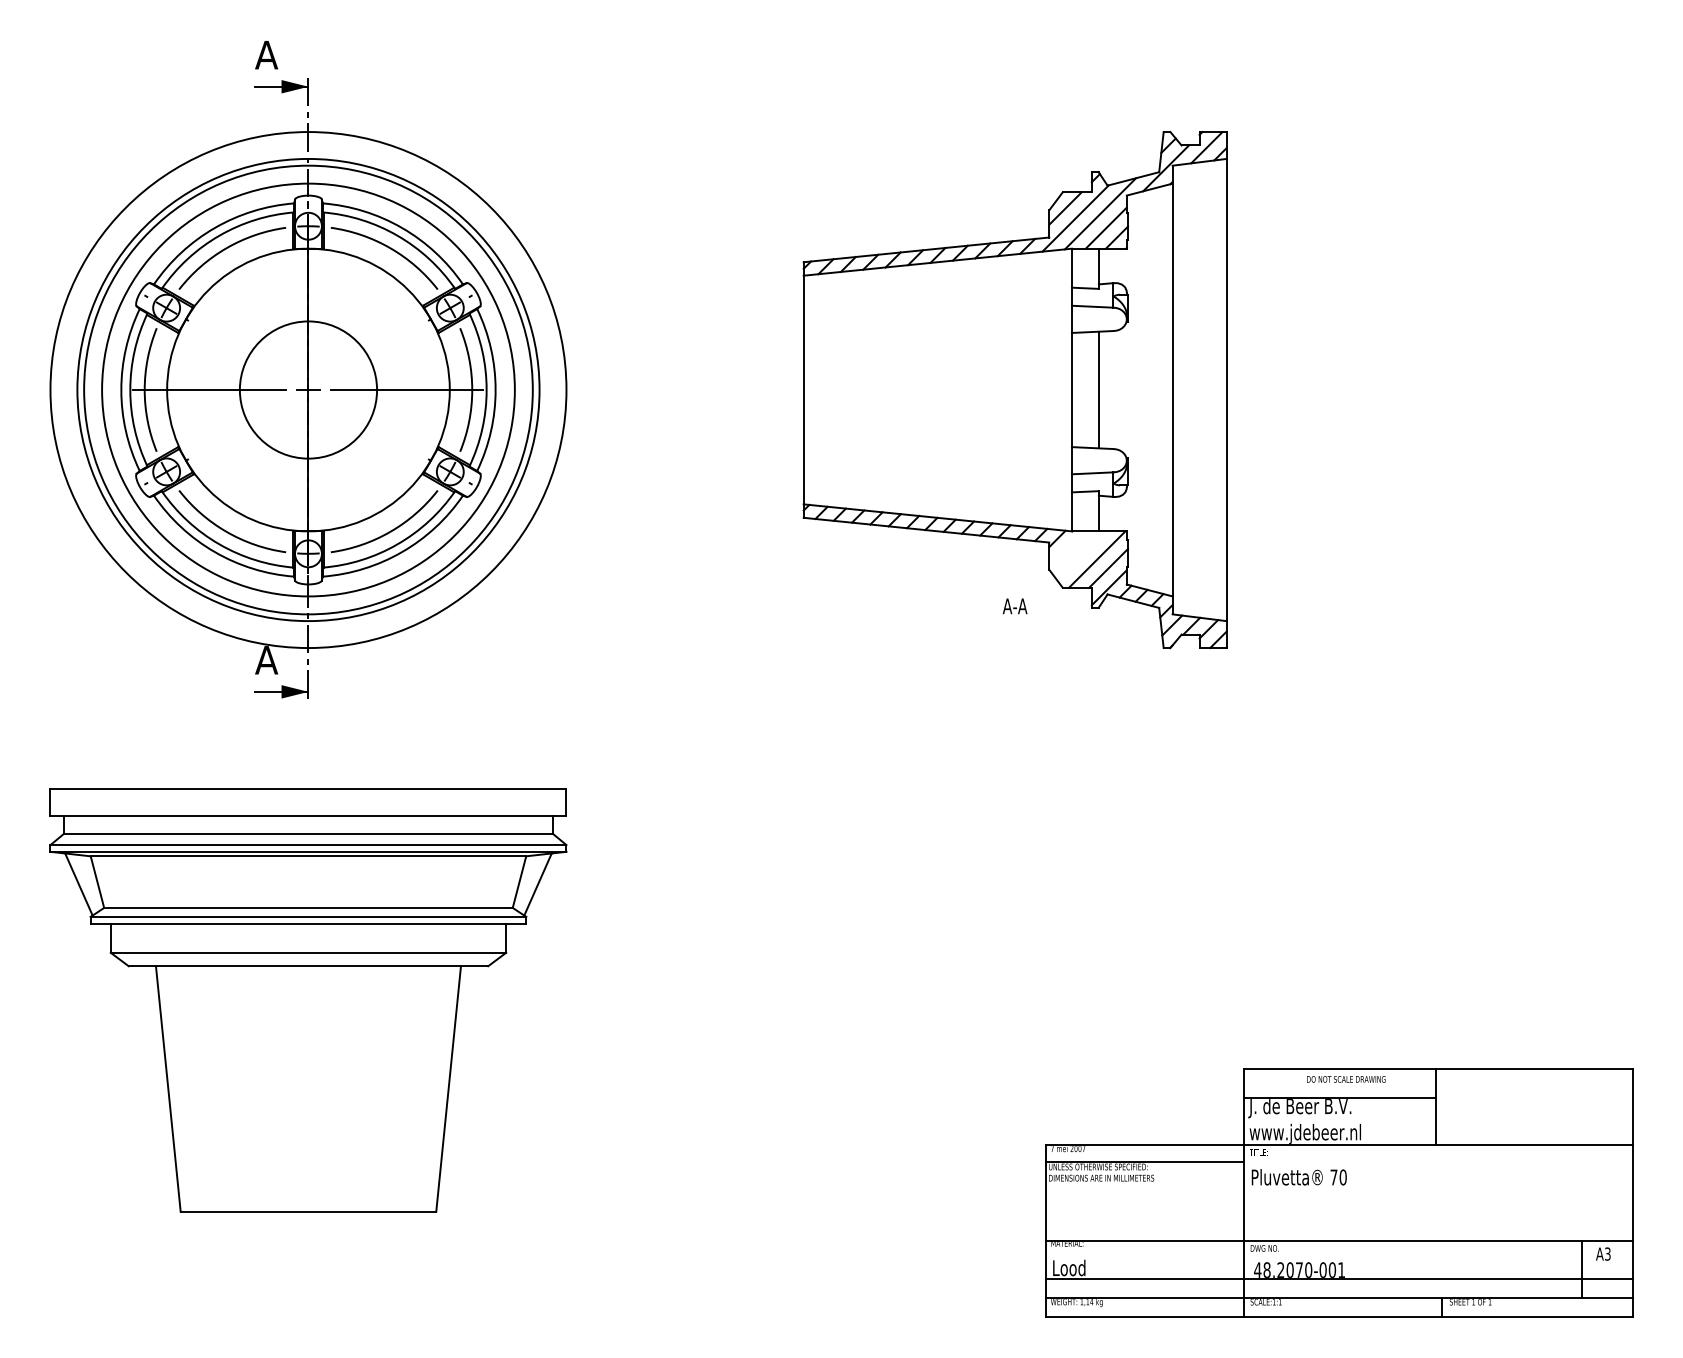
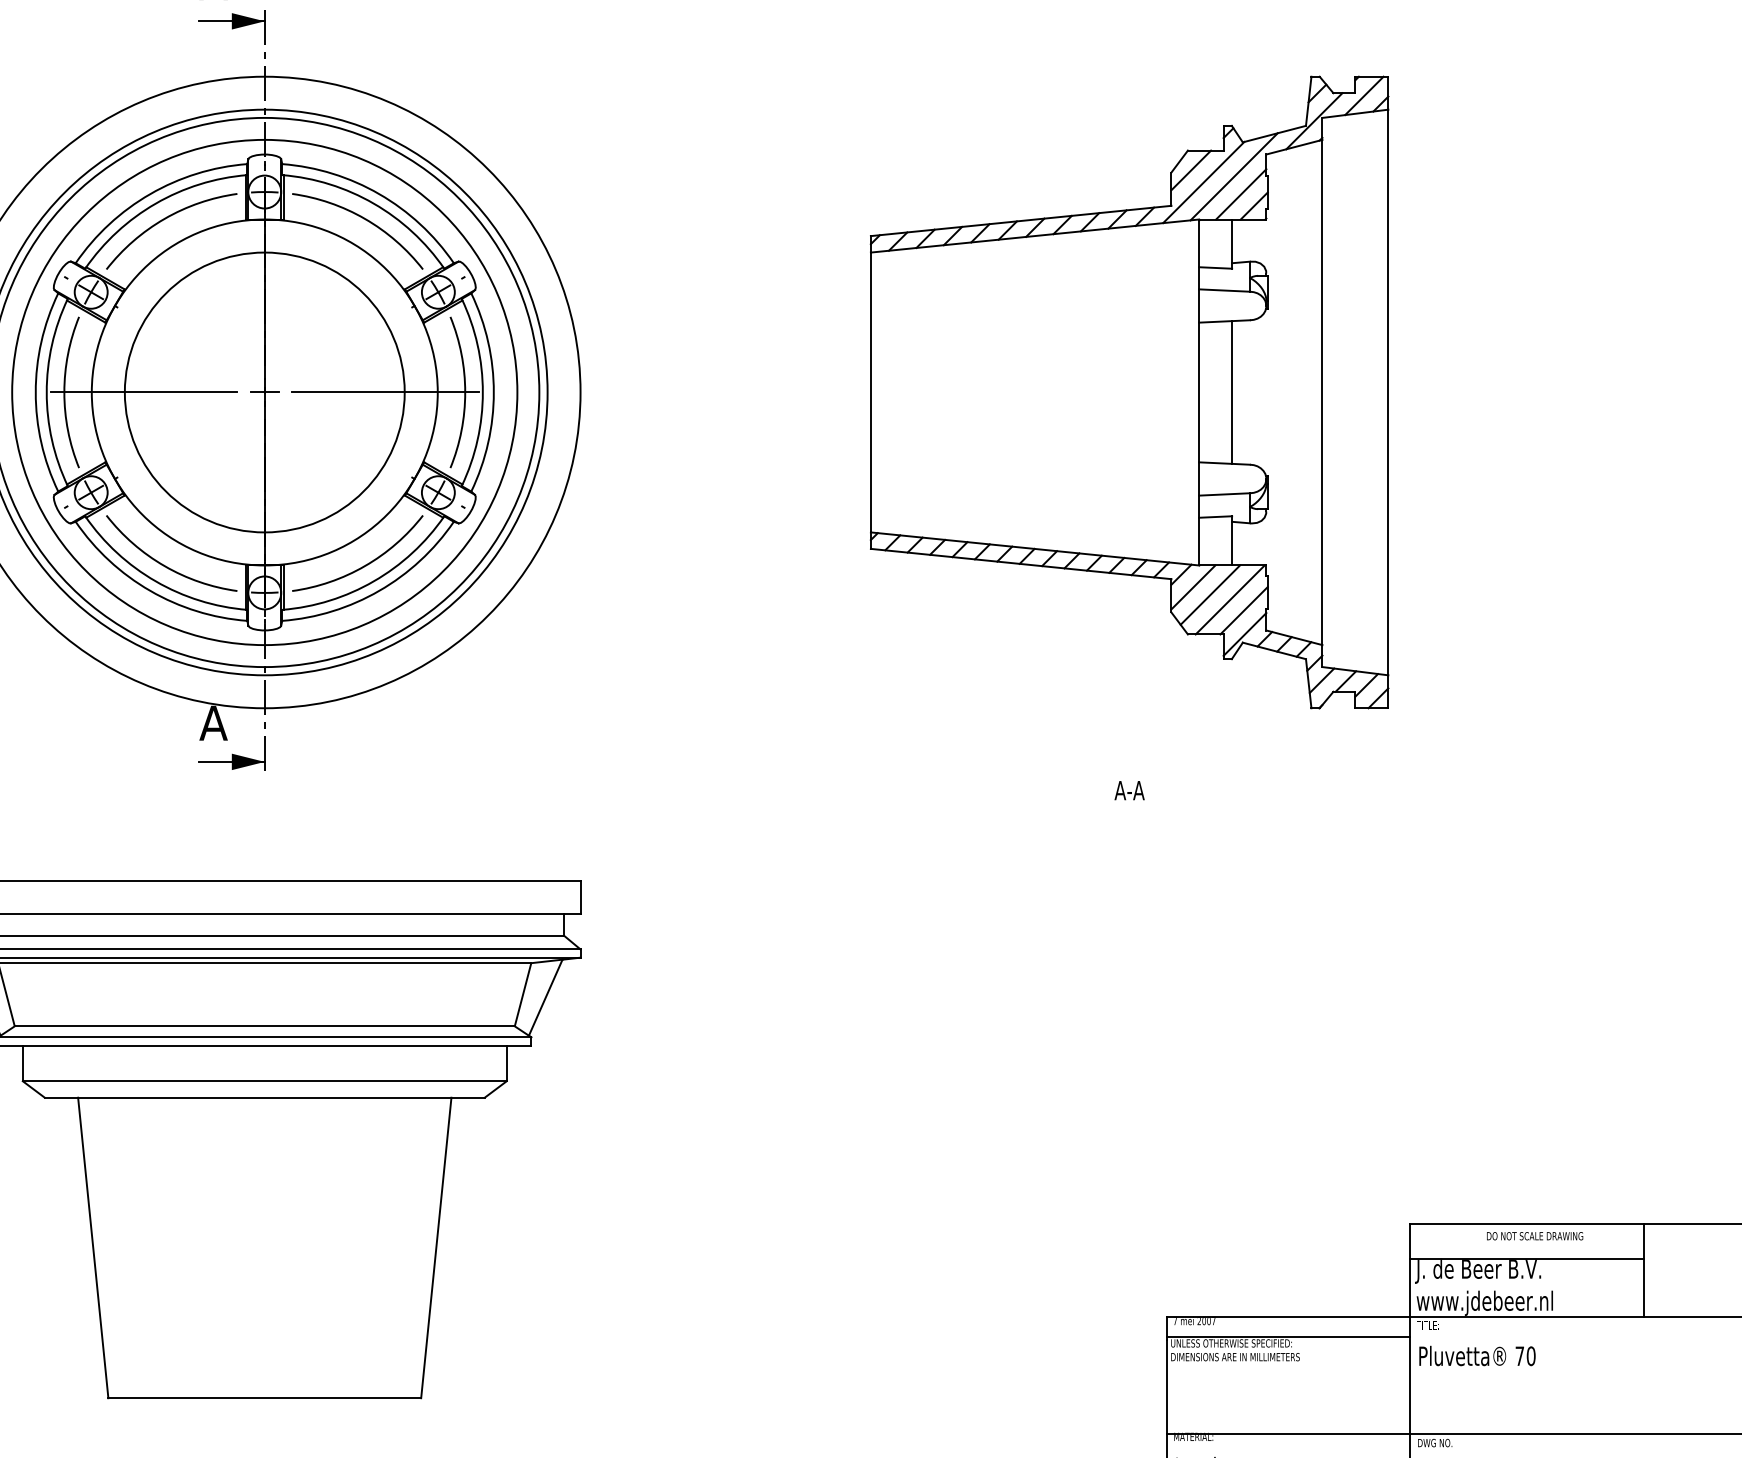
circle: (308, 389) -> (264, 391), size x1.67
line: (1067, 549) -> (1193, 587), added
line: (1080, 555) -> (1209, 595), added
text: (1014, 606) -> (1128, 790), moved

